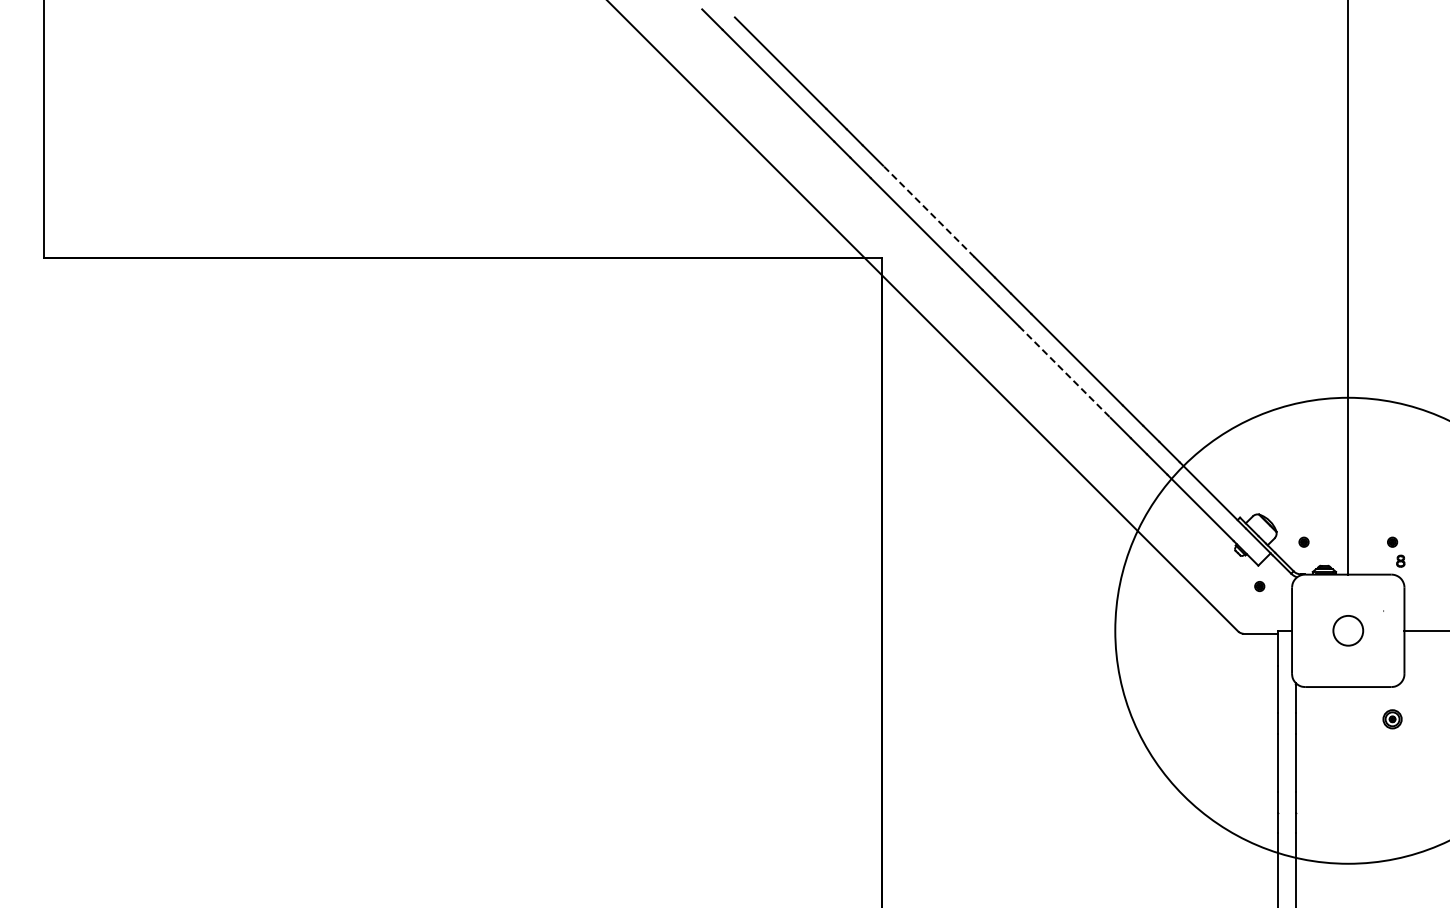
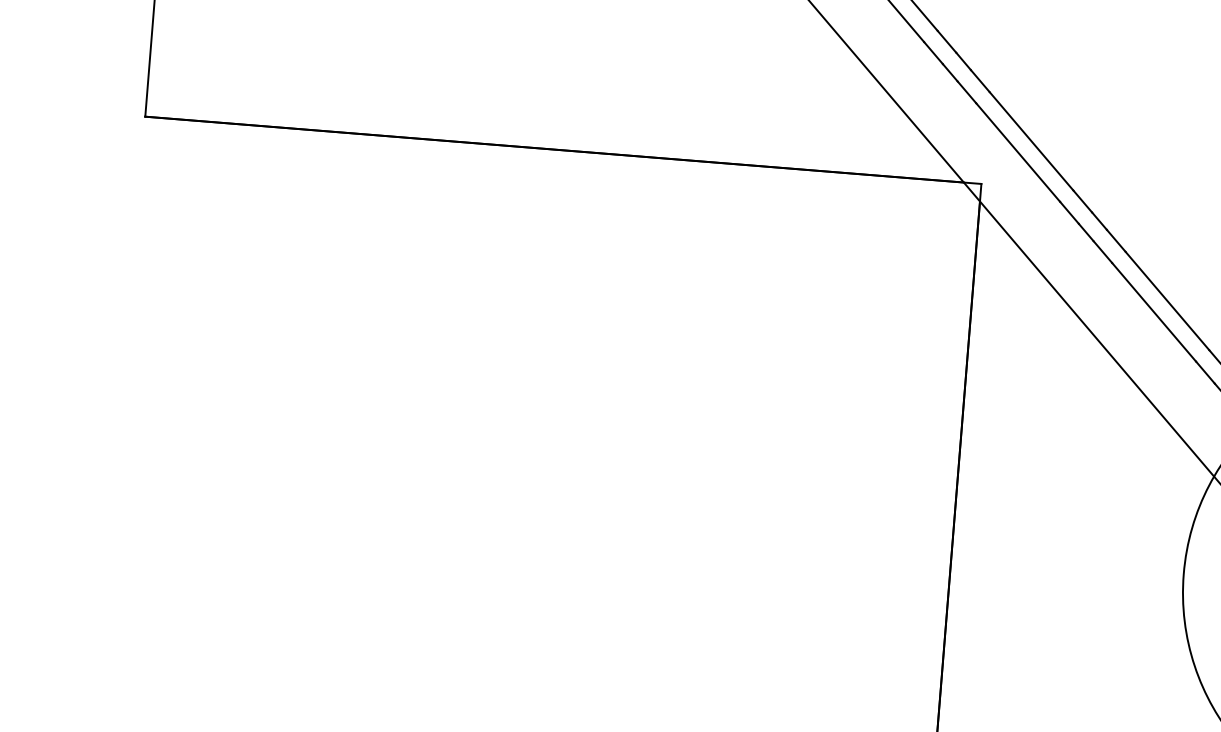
line: (928, 211) -> (1031, 141), dashed -> solid
line: (1064, 372) -> (1153, 312), dashed -> solid

